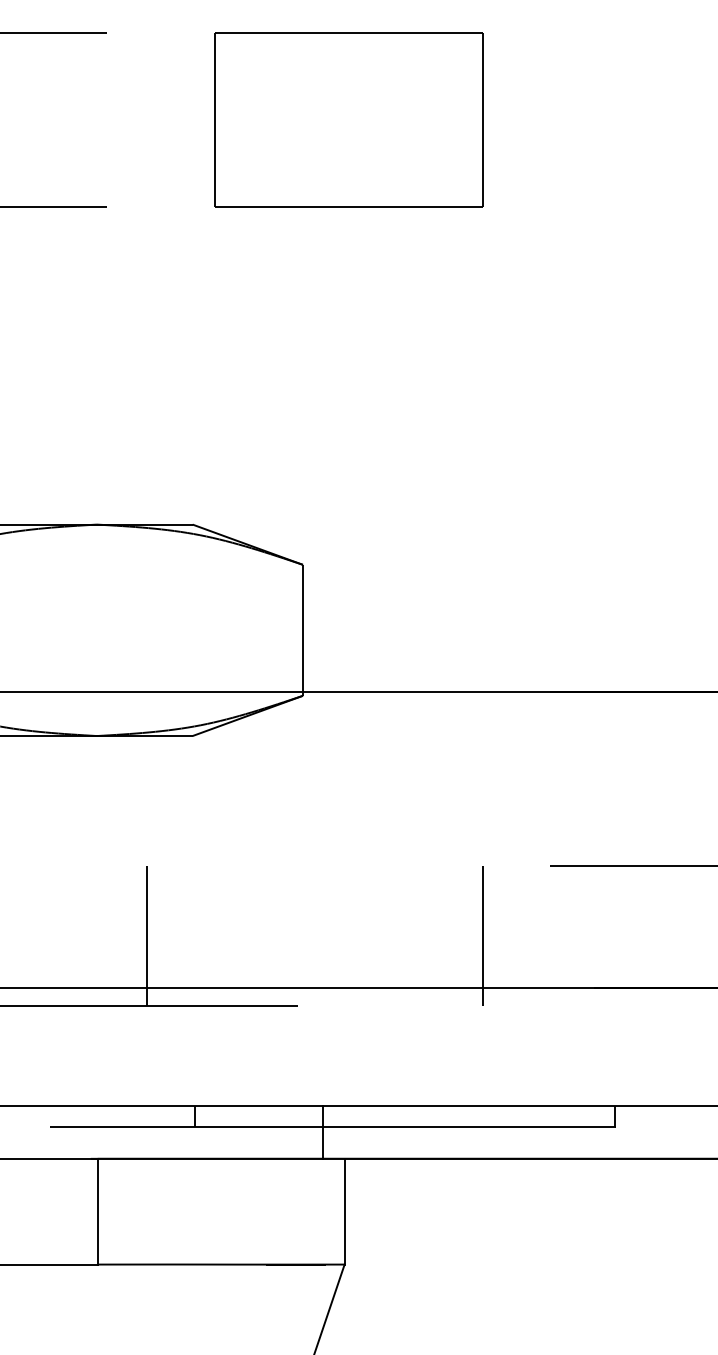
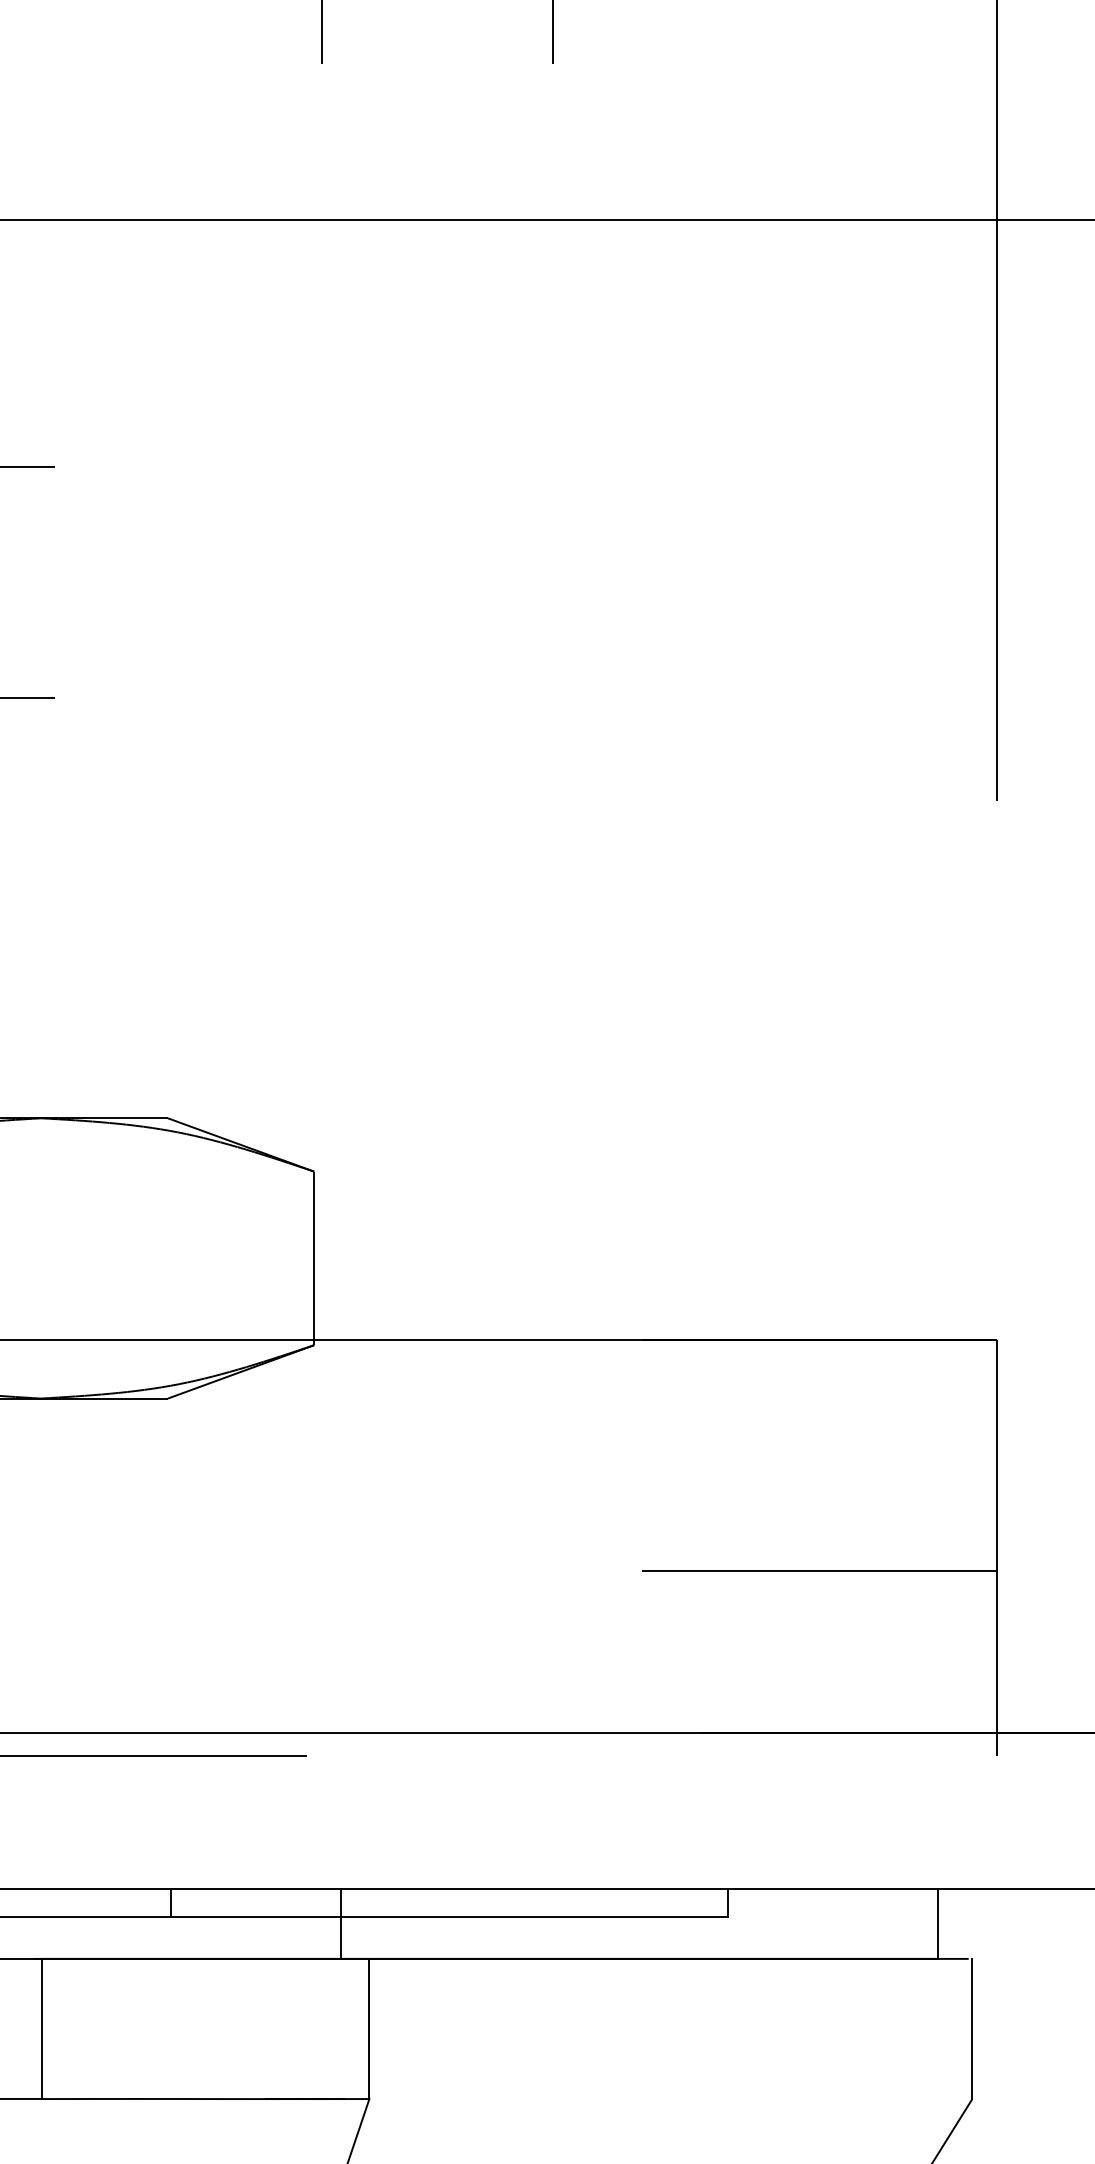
part: (348, 120) -> (374, 582), removed
line: (147, 935) -> (107, 1663), removed
line: (482, 935) -> (552, 1663), removed

